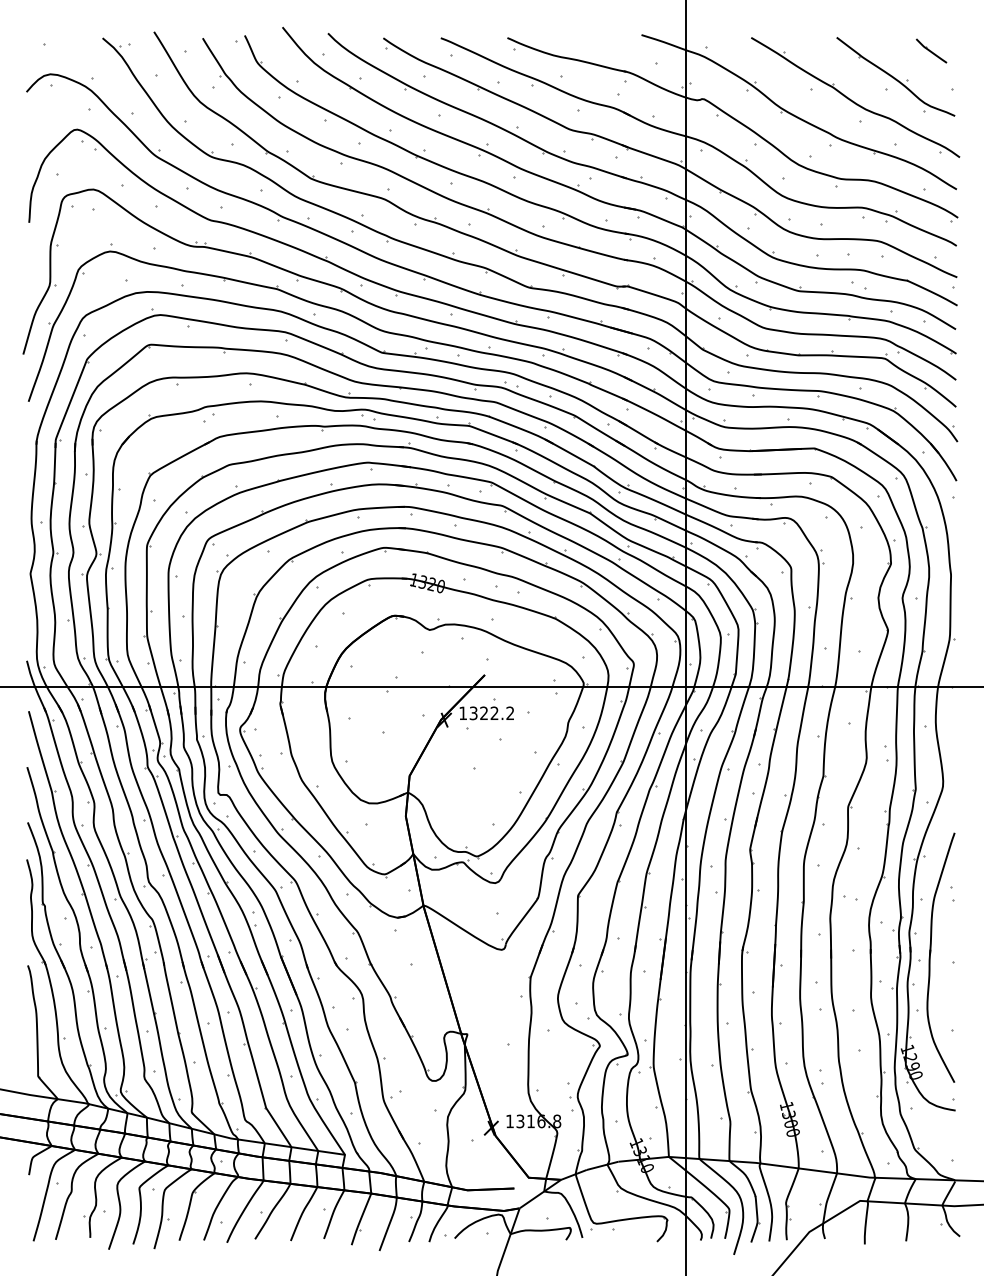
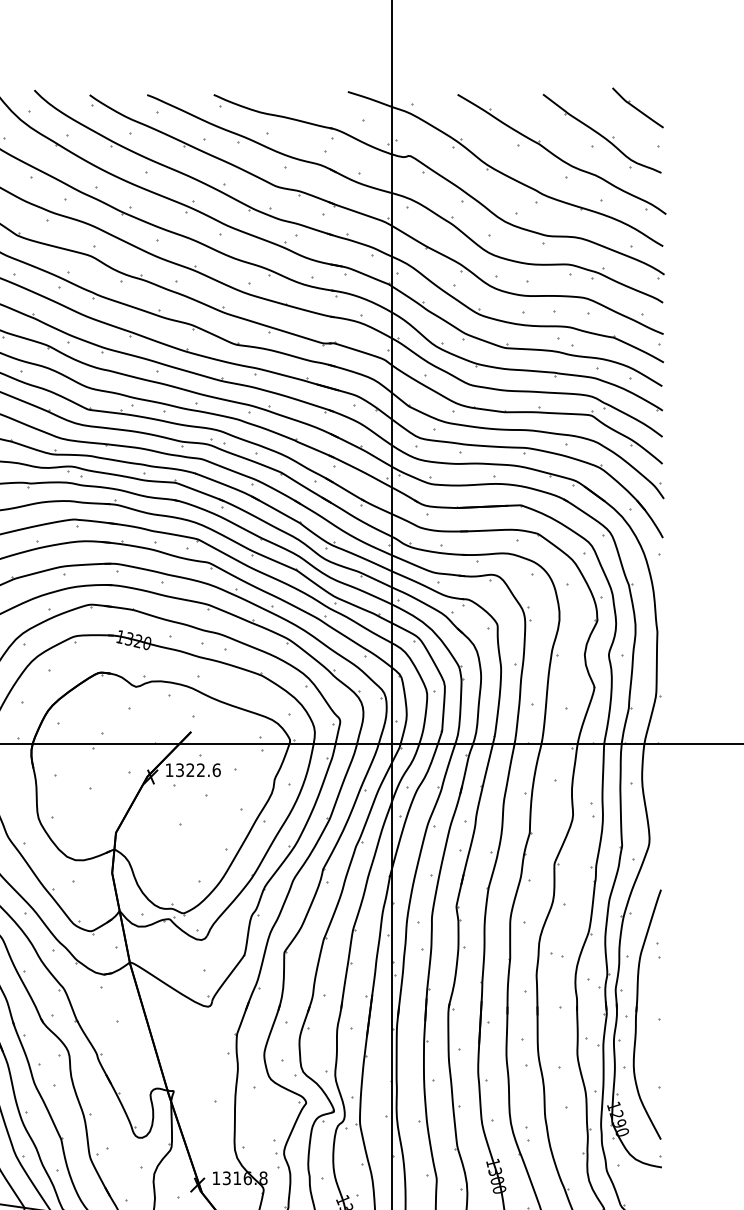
part: (931, 50) -> (637, 107), size x1.67
text: (510, 713) -> (216, 770), 1322.2 -> 1322.6

